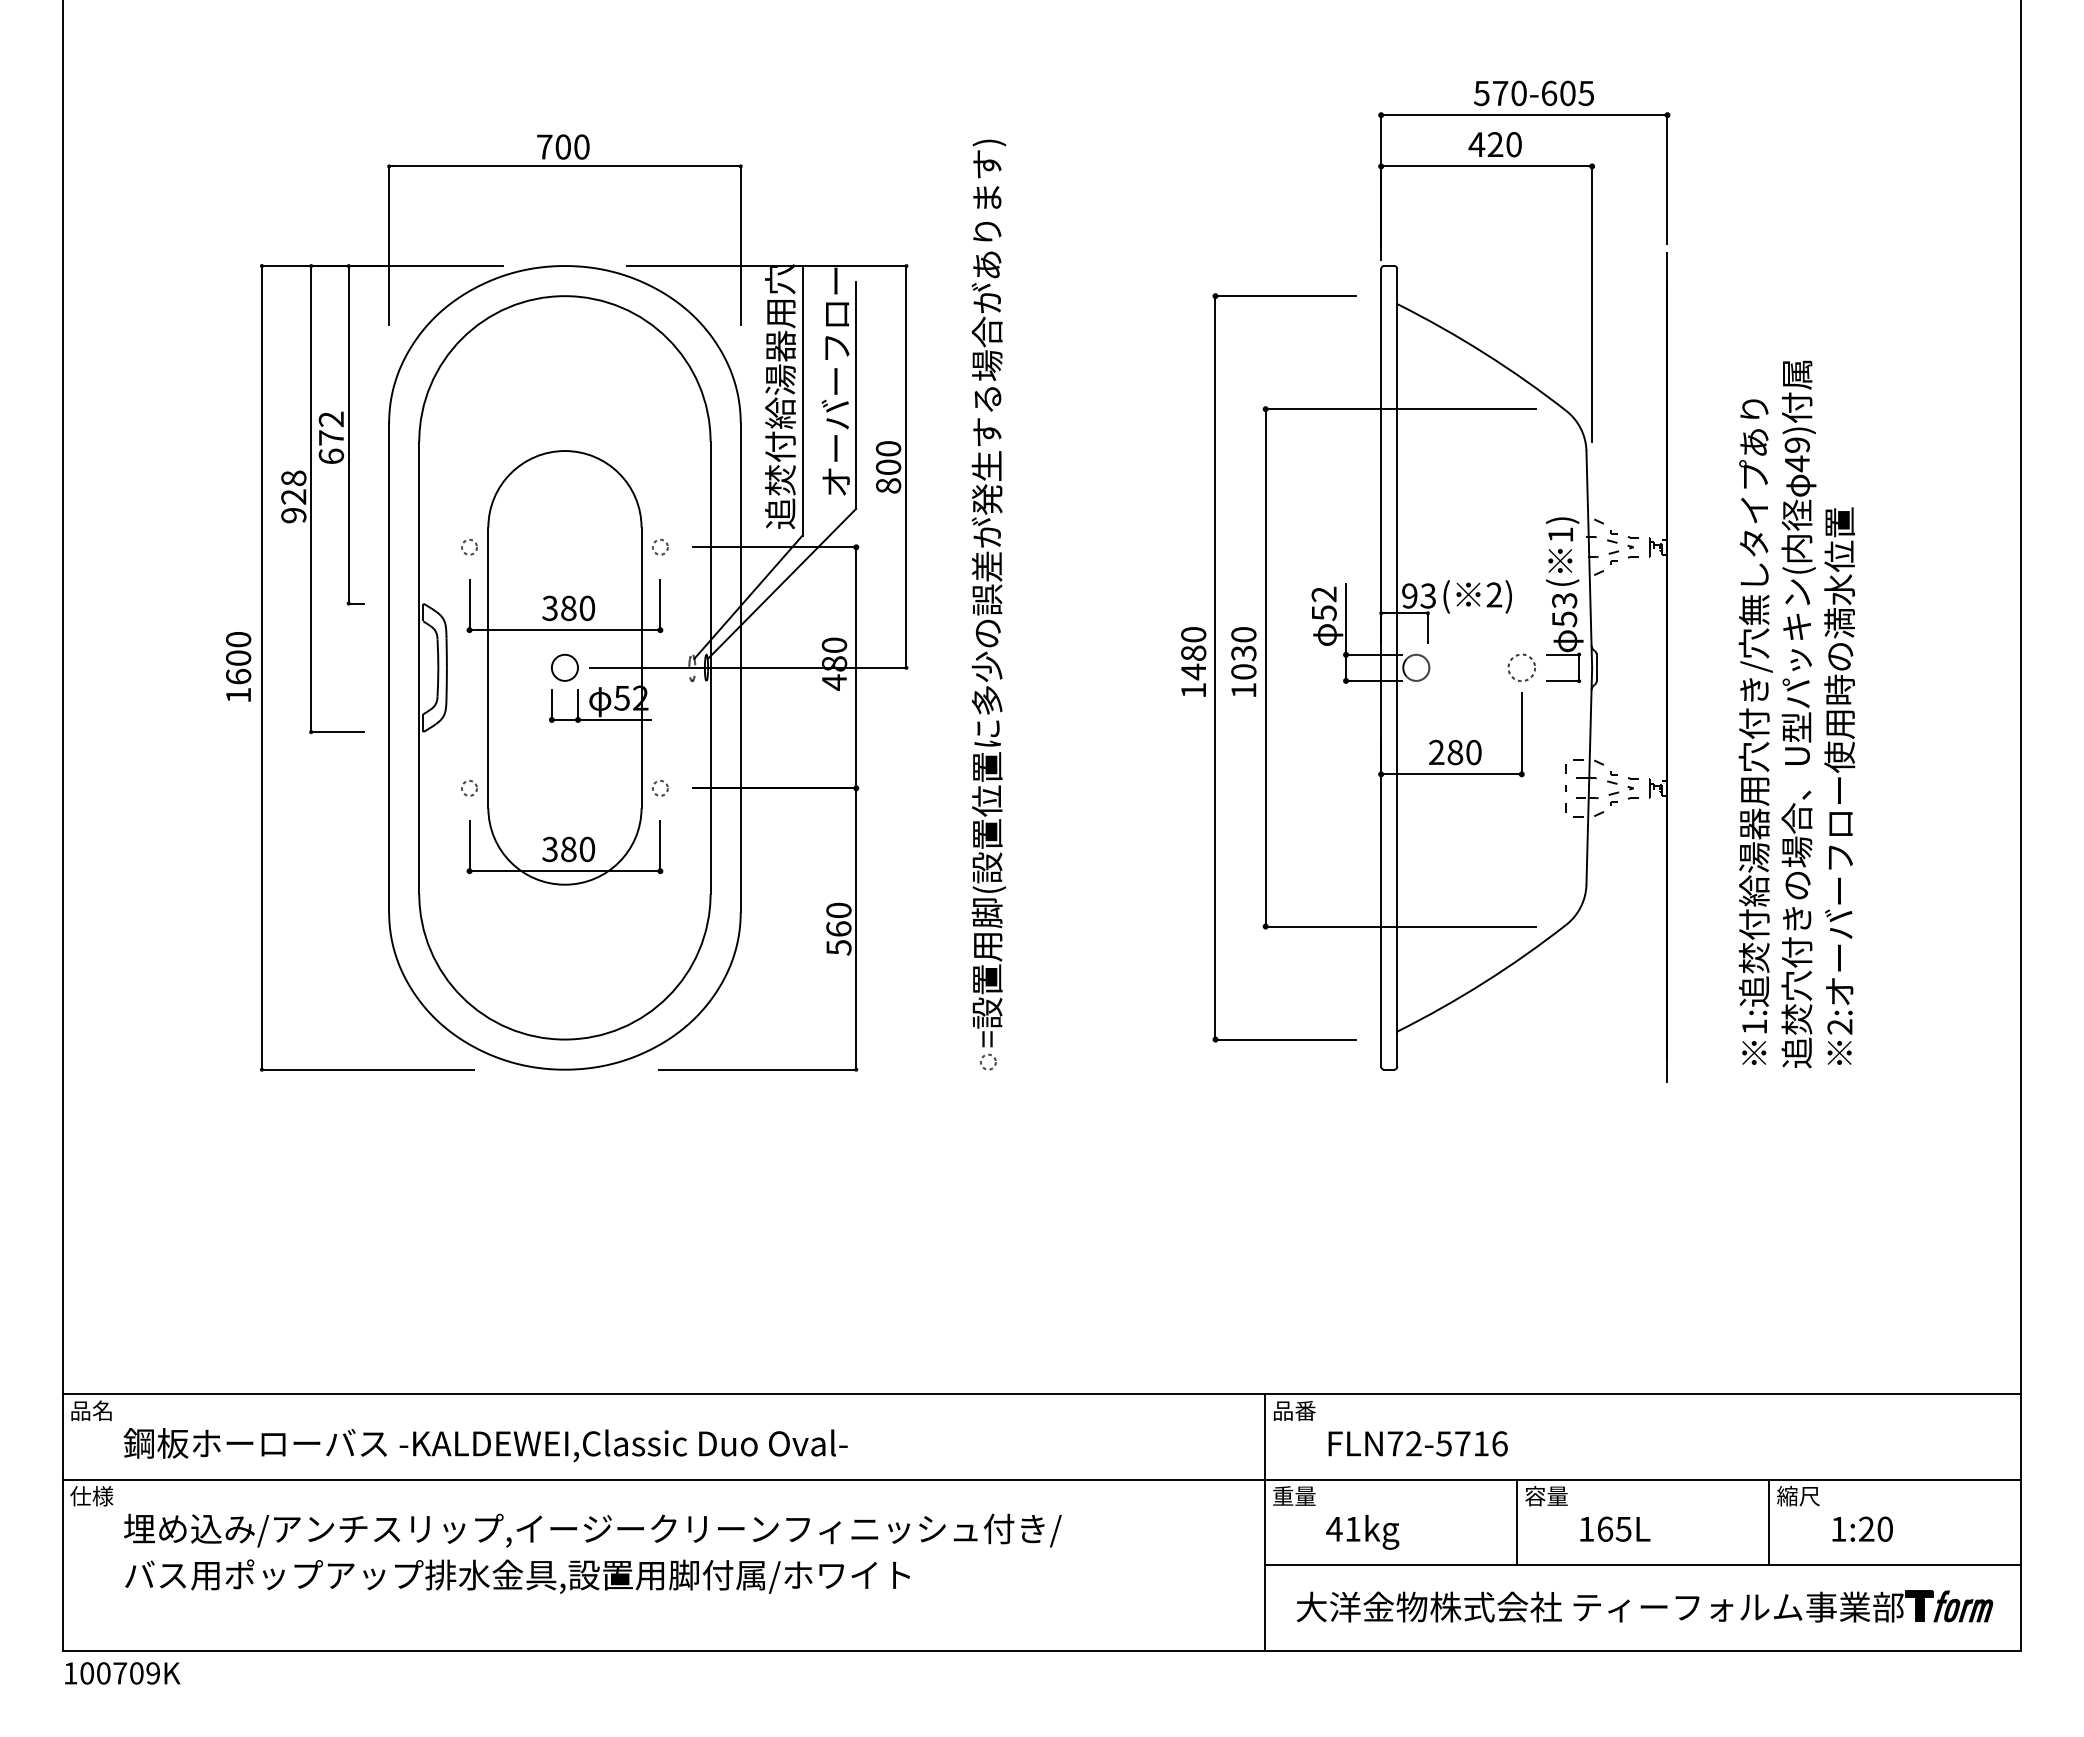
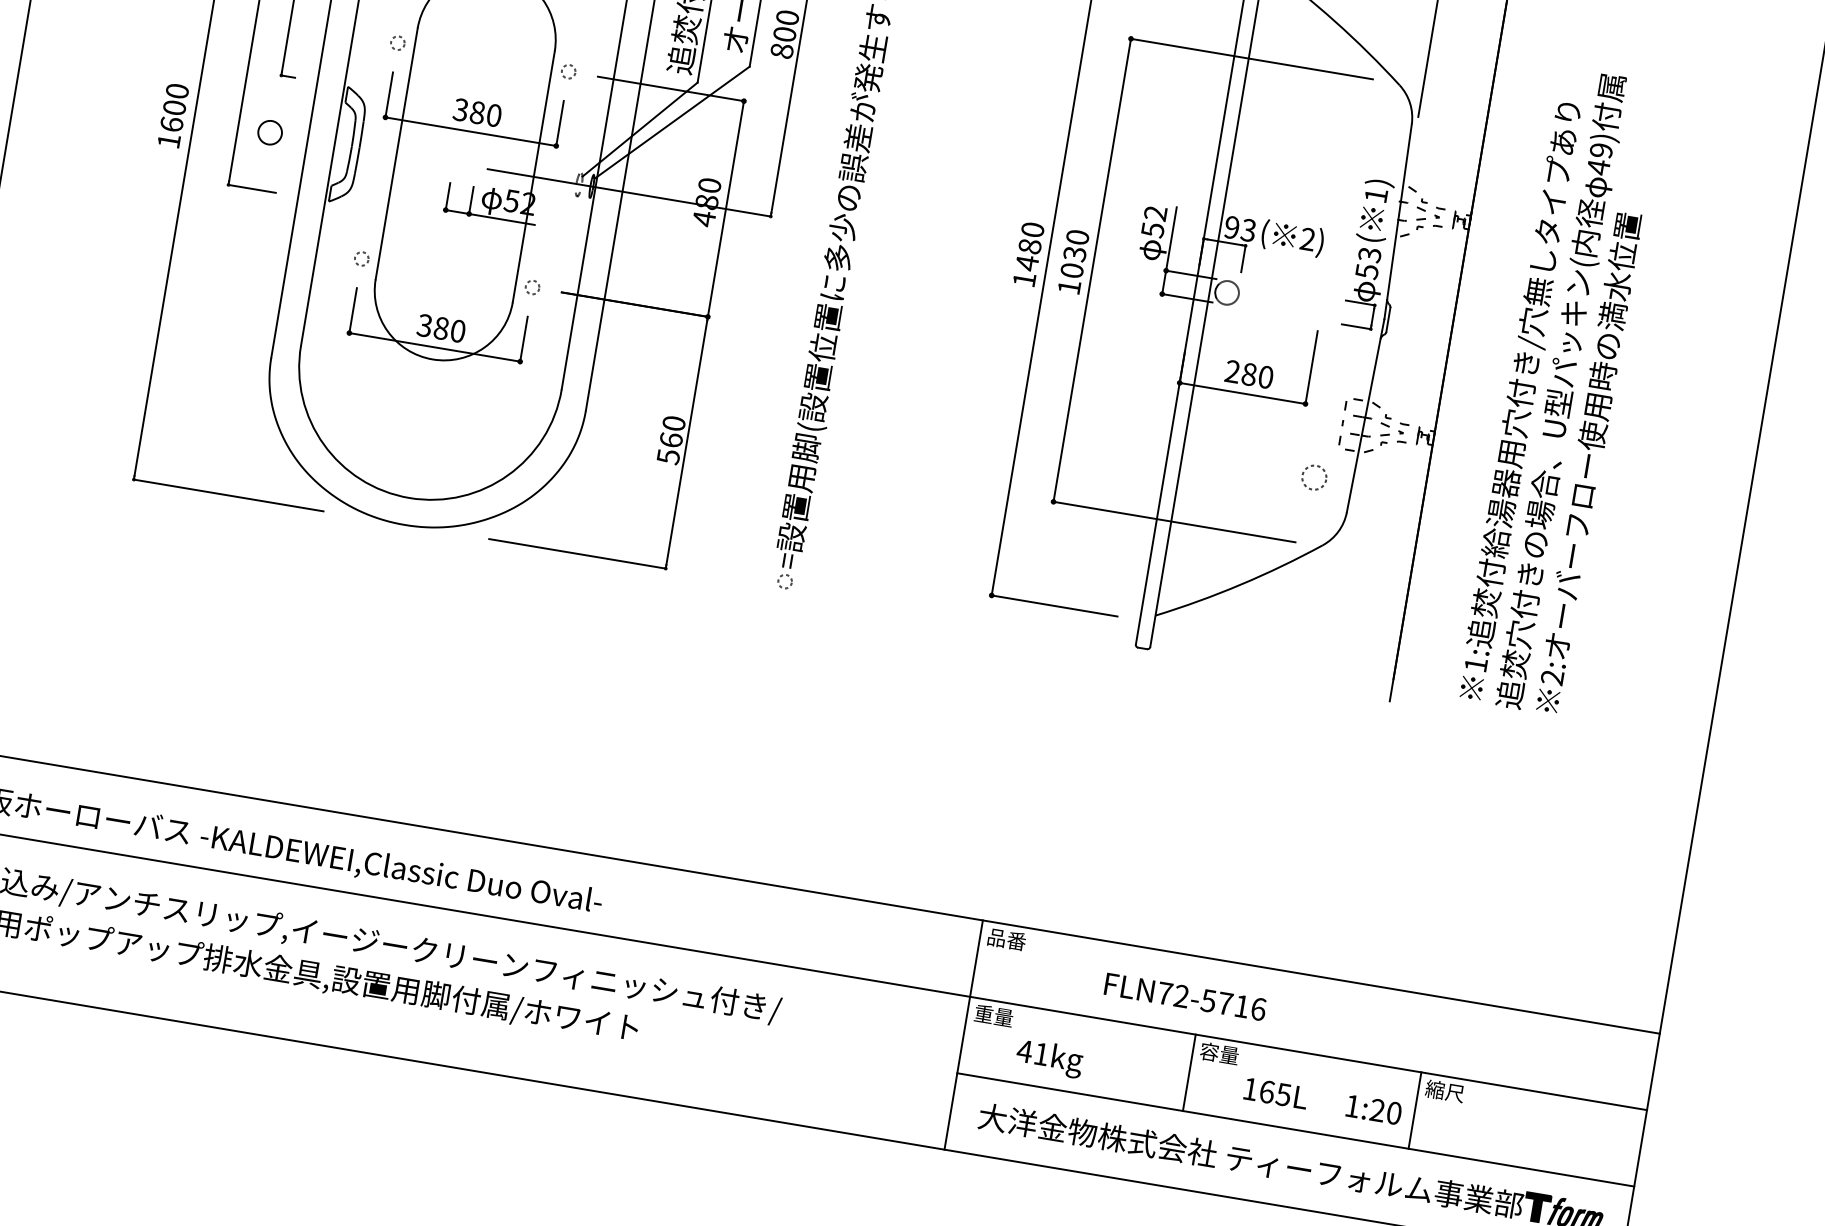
circle: (564, 667) -> (269, 132), moved
circle: (1521, 667) -> (1314, 477), moved
text: (1417, 1443) -> (1184, 996), moved
text: (1862, 1528) -> (1373, 1109), moved

